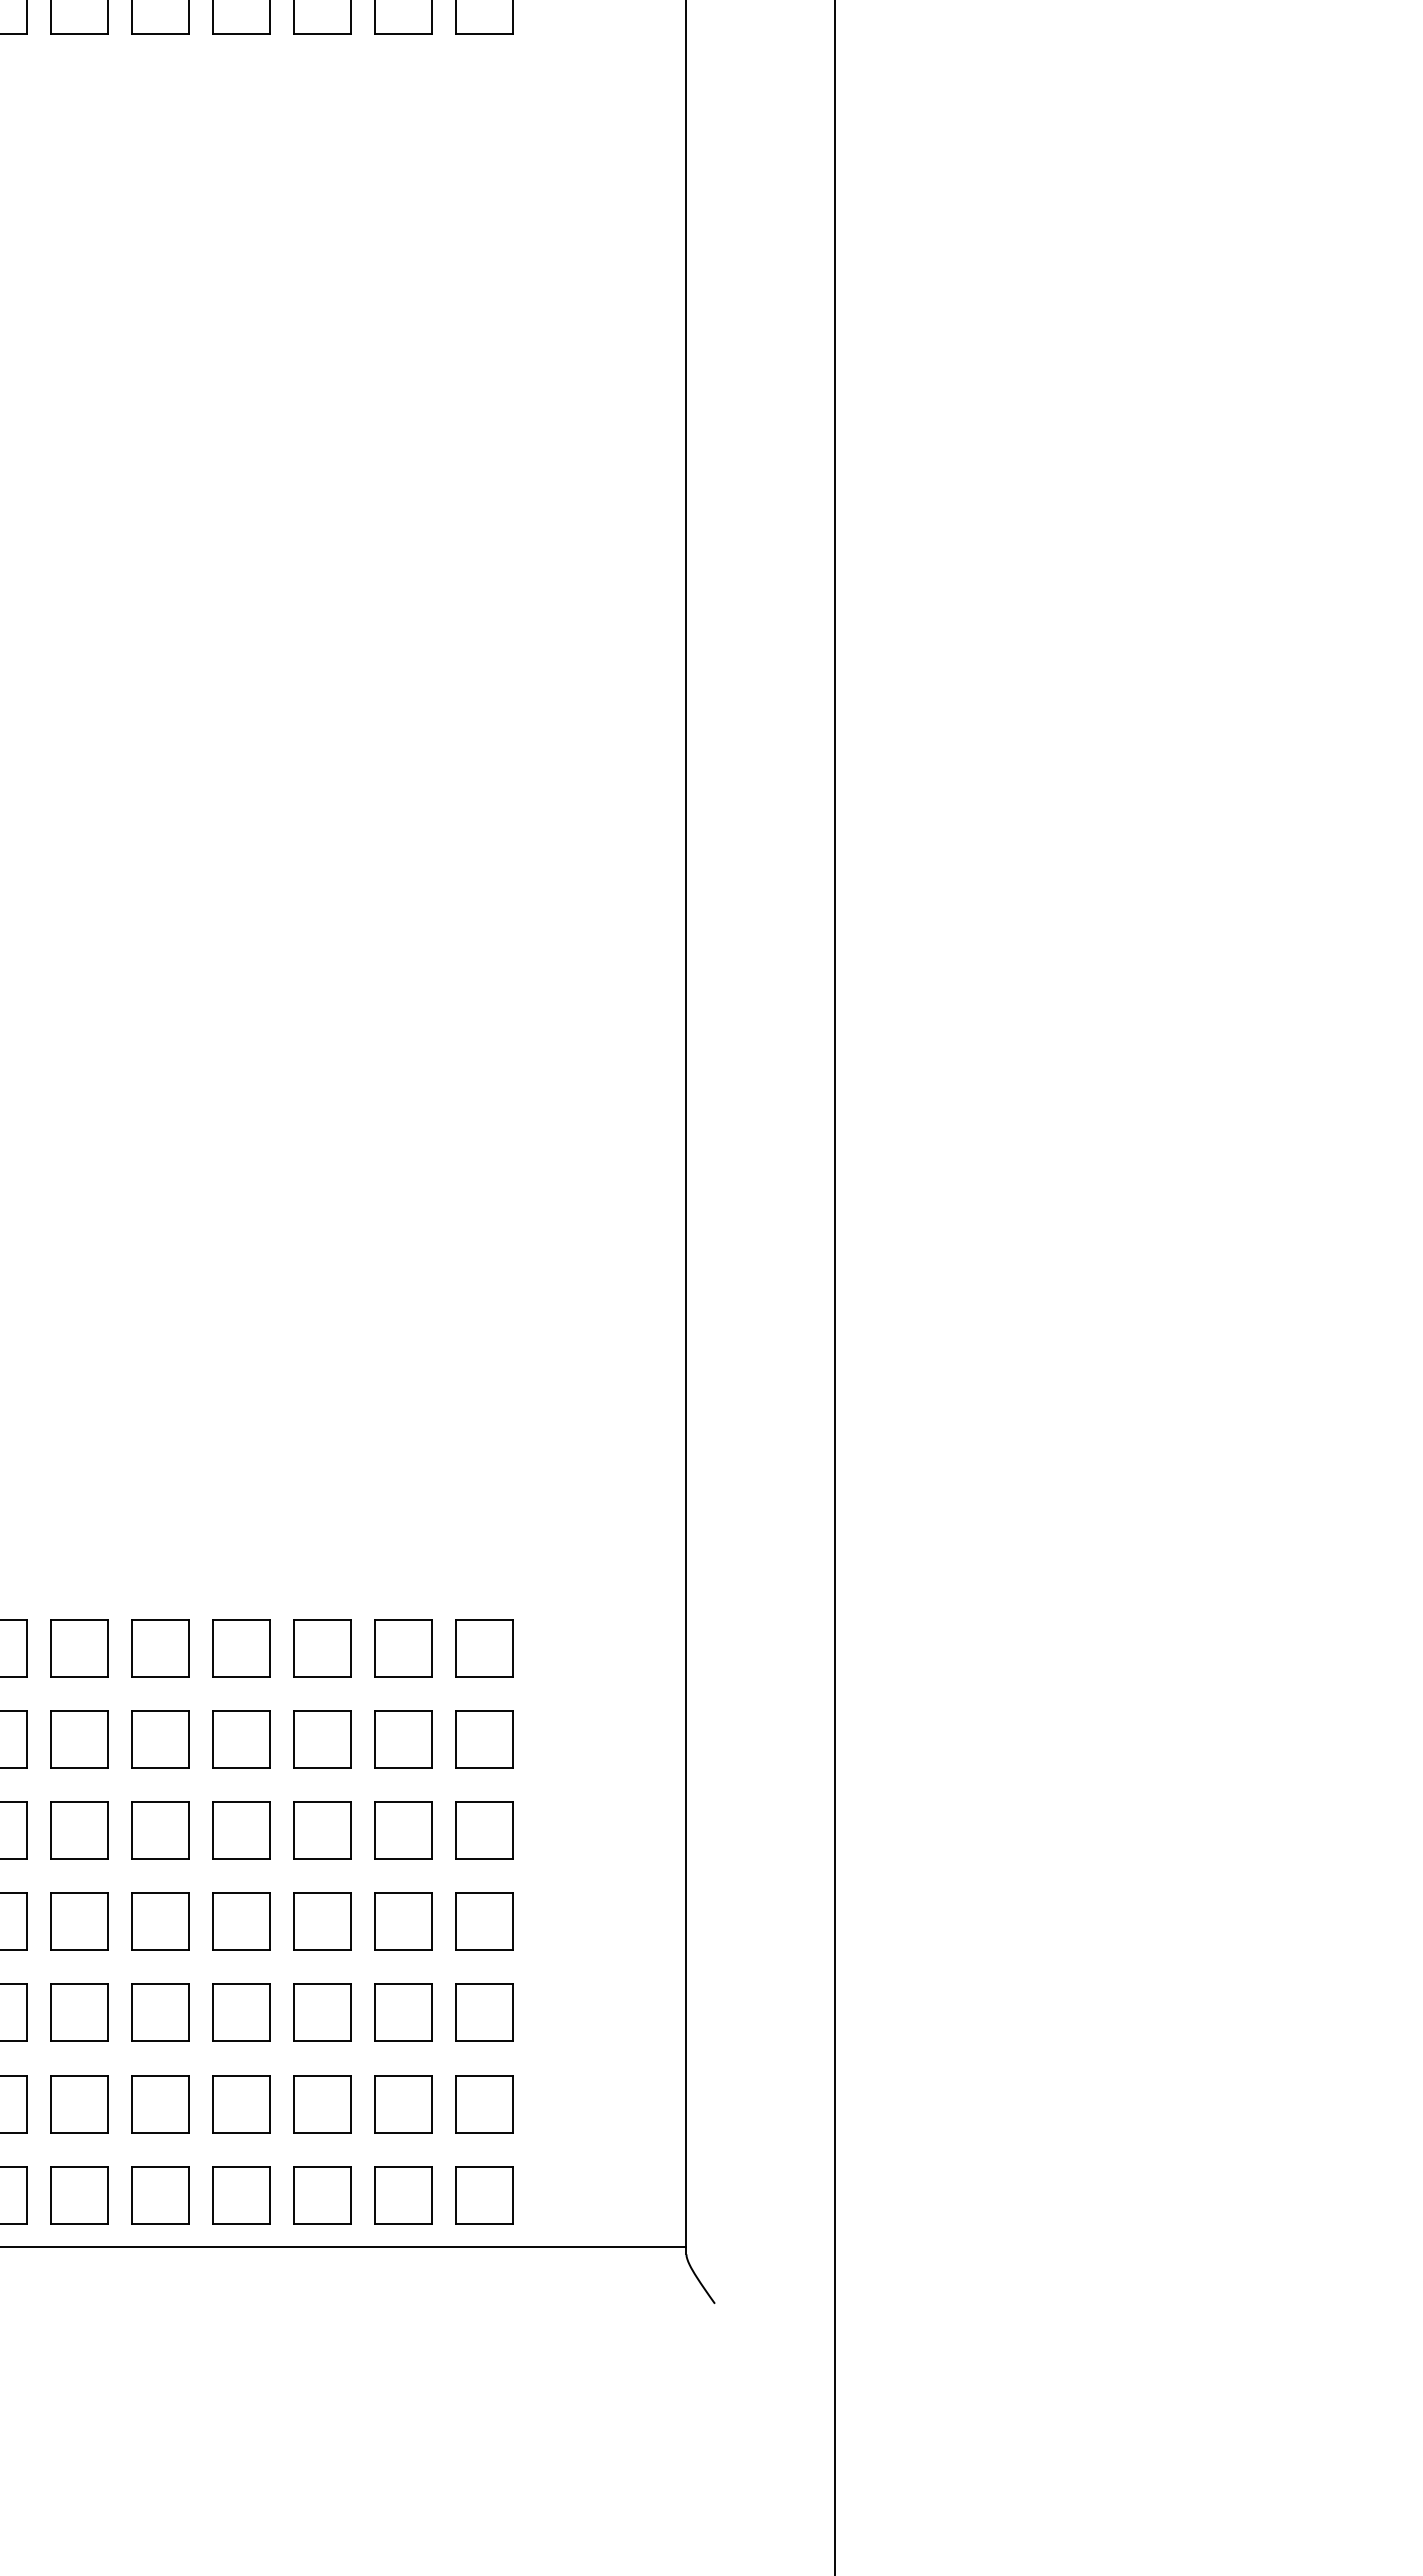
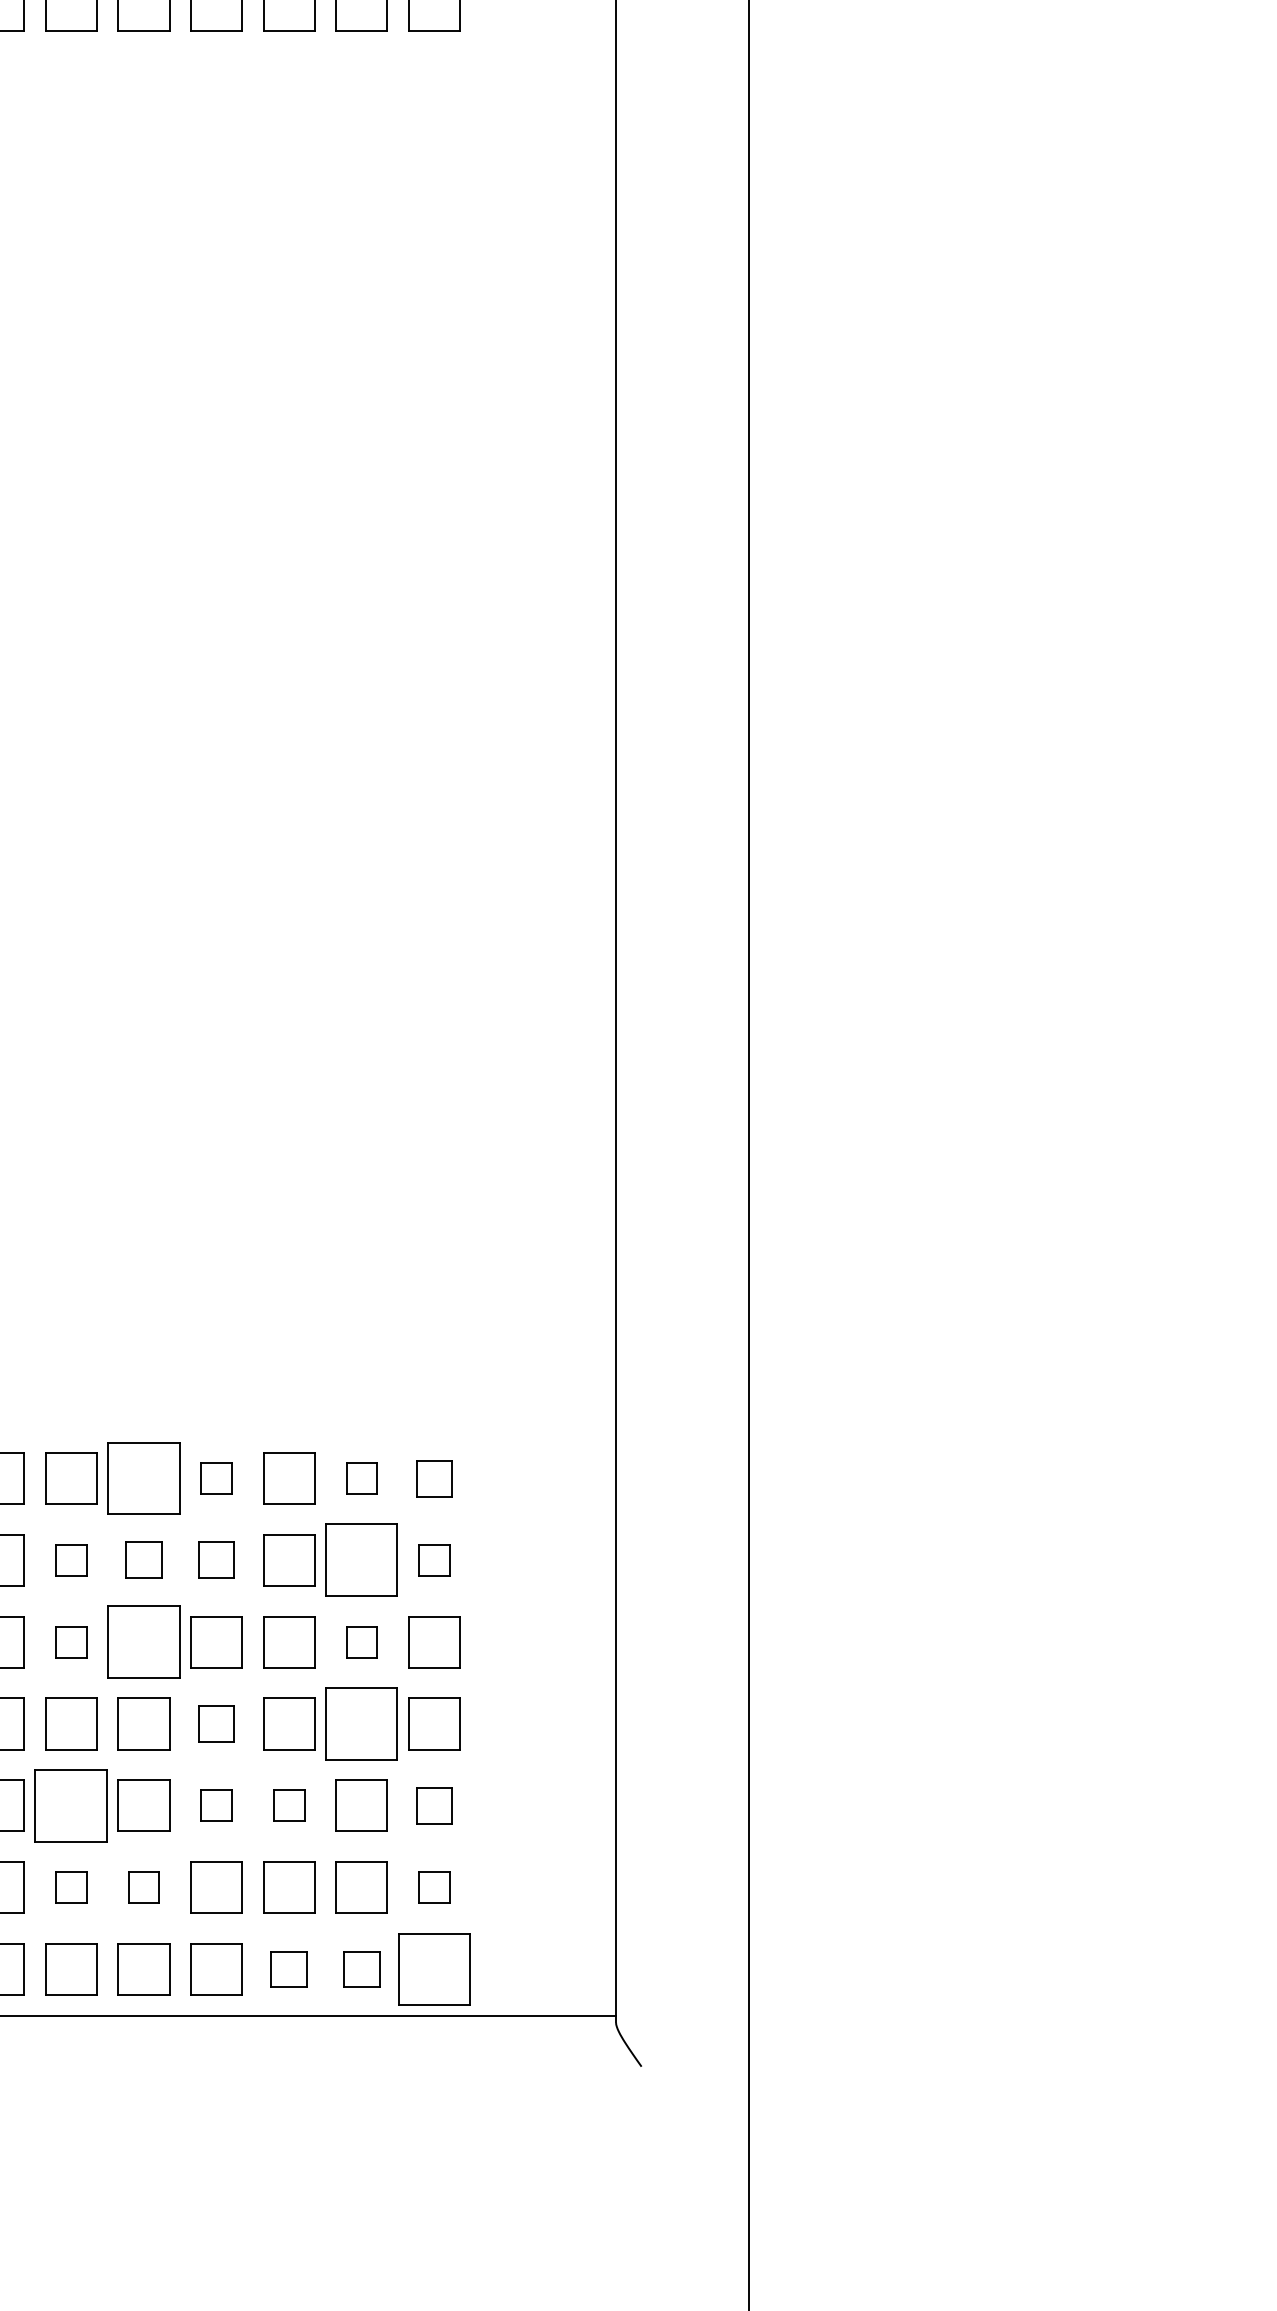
part: (160, 1648) -> (144, 1478), size x1.4
part: (241, 1648) -> (216, 1478), size x0.6
part: (403, 1648) -> (362, 1478), size x0.6
part: (484, 1648) -> (434, 1478), size x0.7
part: (79, 1739) -> (71, 1560), size x0.6
part: (160, 1739) -> (144, 1560), size x0.7
part: (241, 1739) -> (216, 1560), size x0.7
part: (403, 1739) -> (362, 1560), size x1.4
part: (484, 1739) -> (434, 1560), size x0.6
part: (79, 1830) -> (71, 1642), size x0.6
part: (160, 1830) -> (144, 1642), size x1.4
part: (403, 1830) -> (362, 1642), size x0.6
part: (241, 1921) -> (216, 1723), size x0.7
part: (403, 1921) -> (362, 1723), size x1.4
part: (79, 2012) -> (71, 1805), size x1.4
part: (241, 2012) -> (216, 1805), size x0.6
part: (322, 2012) -> (289, 1805), size x0.6
part: (484, 2012) -> (434, 1805), size x0.7
part: (79, 2104) -> (71, 1887), size x0.6
part: (160, 2104) -> (144, 1887), size x0.6
part: (484, 2104) -> (434, 1887), size x0.6
part: (322, 2195) -> (289, 1969), size x0.7
part: (403, 2195) -> (362, 1969), size x0.7
part: (484, 2195) -> (434, 1969), size x1.4

